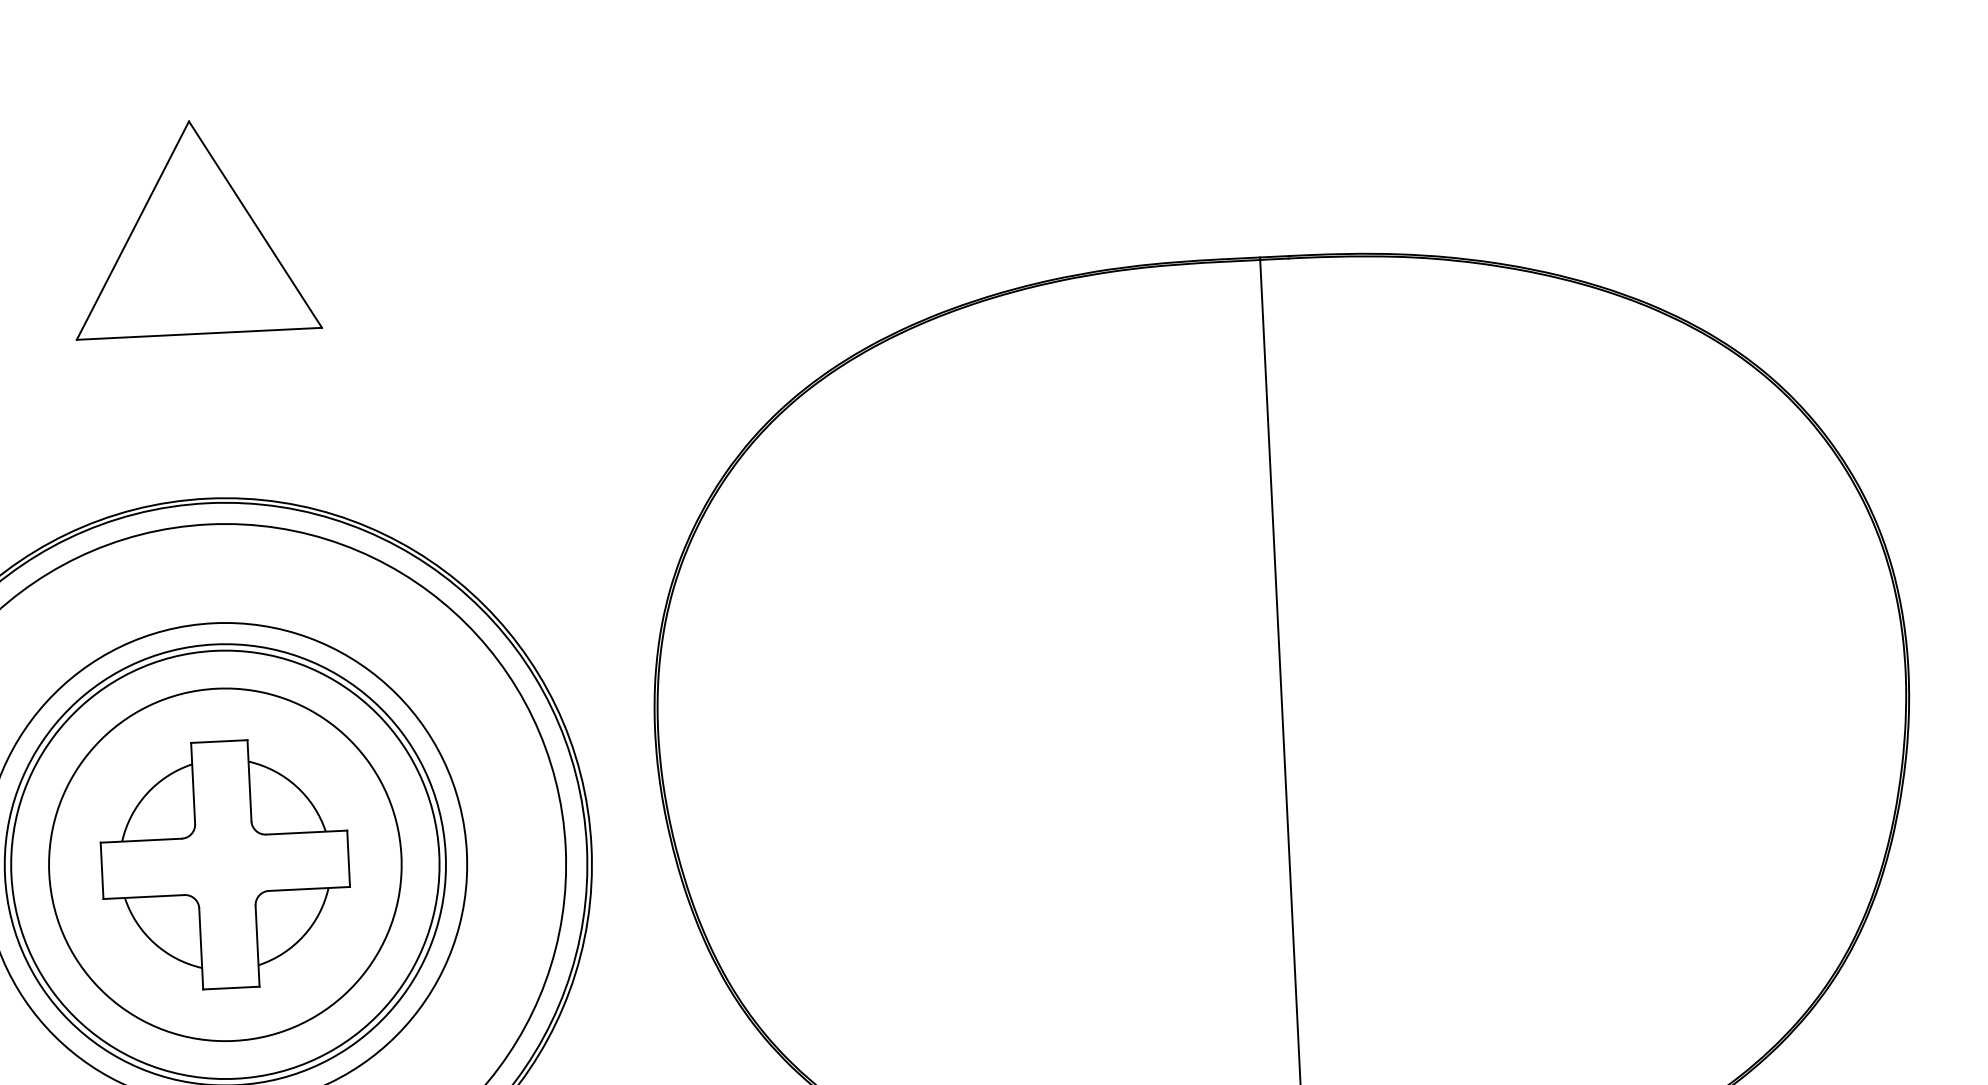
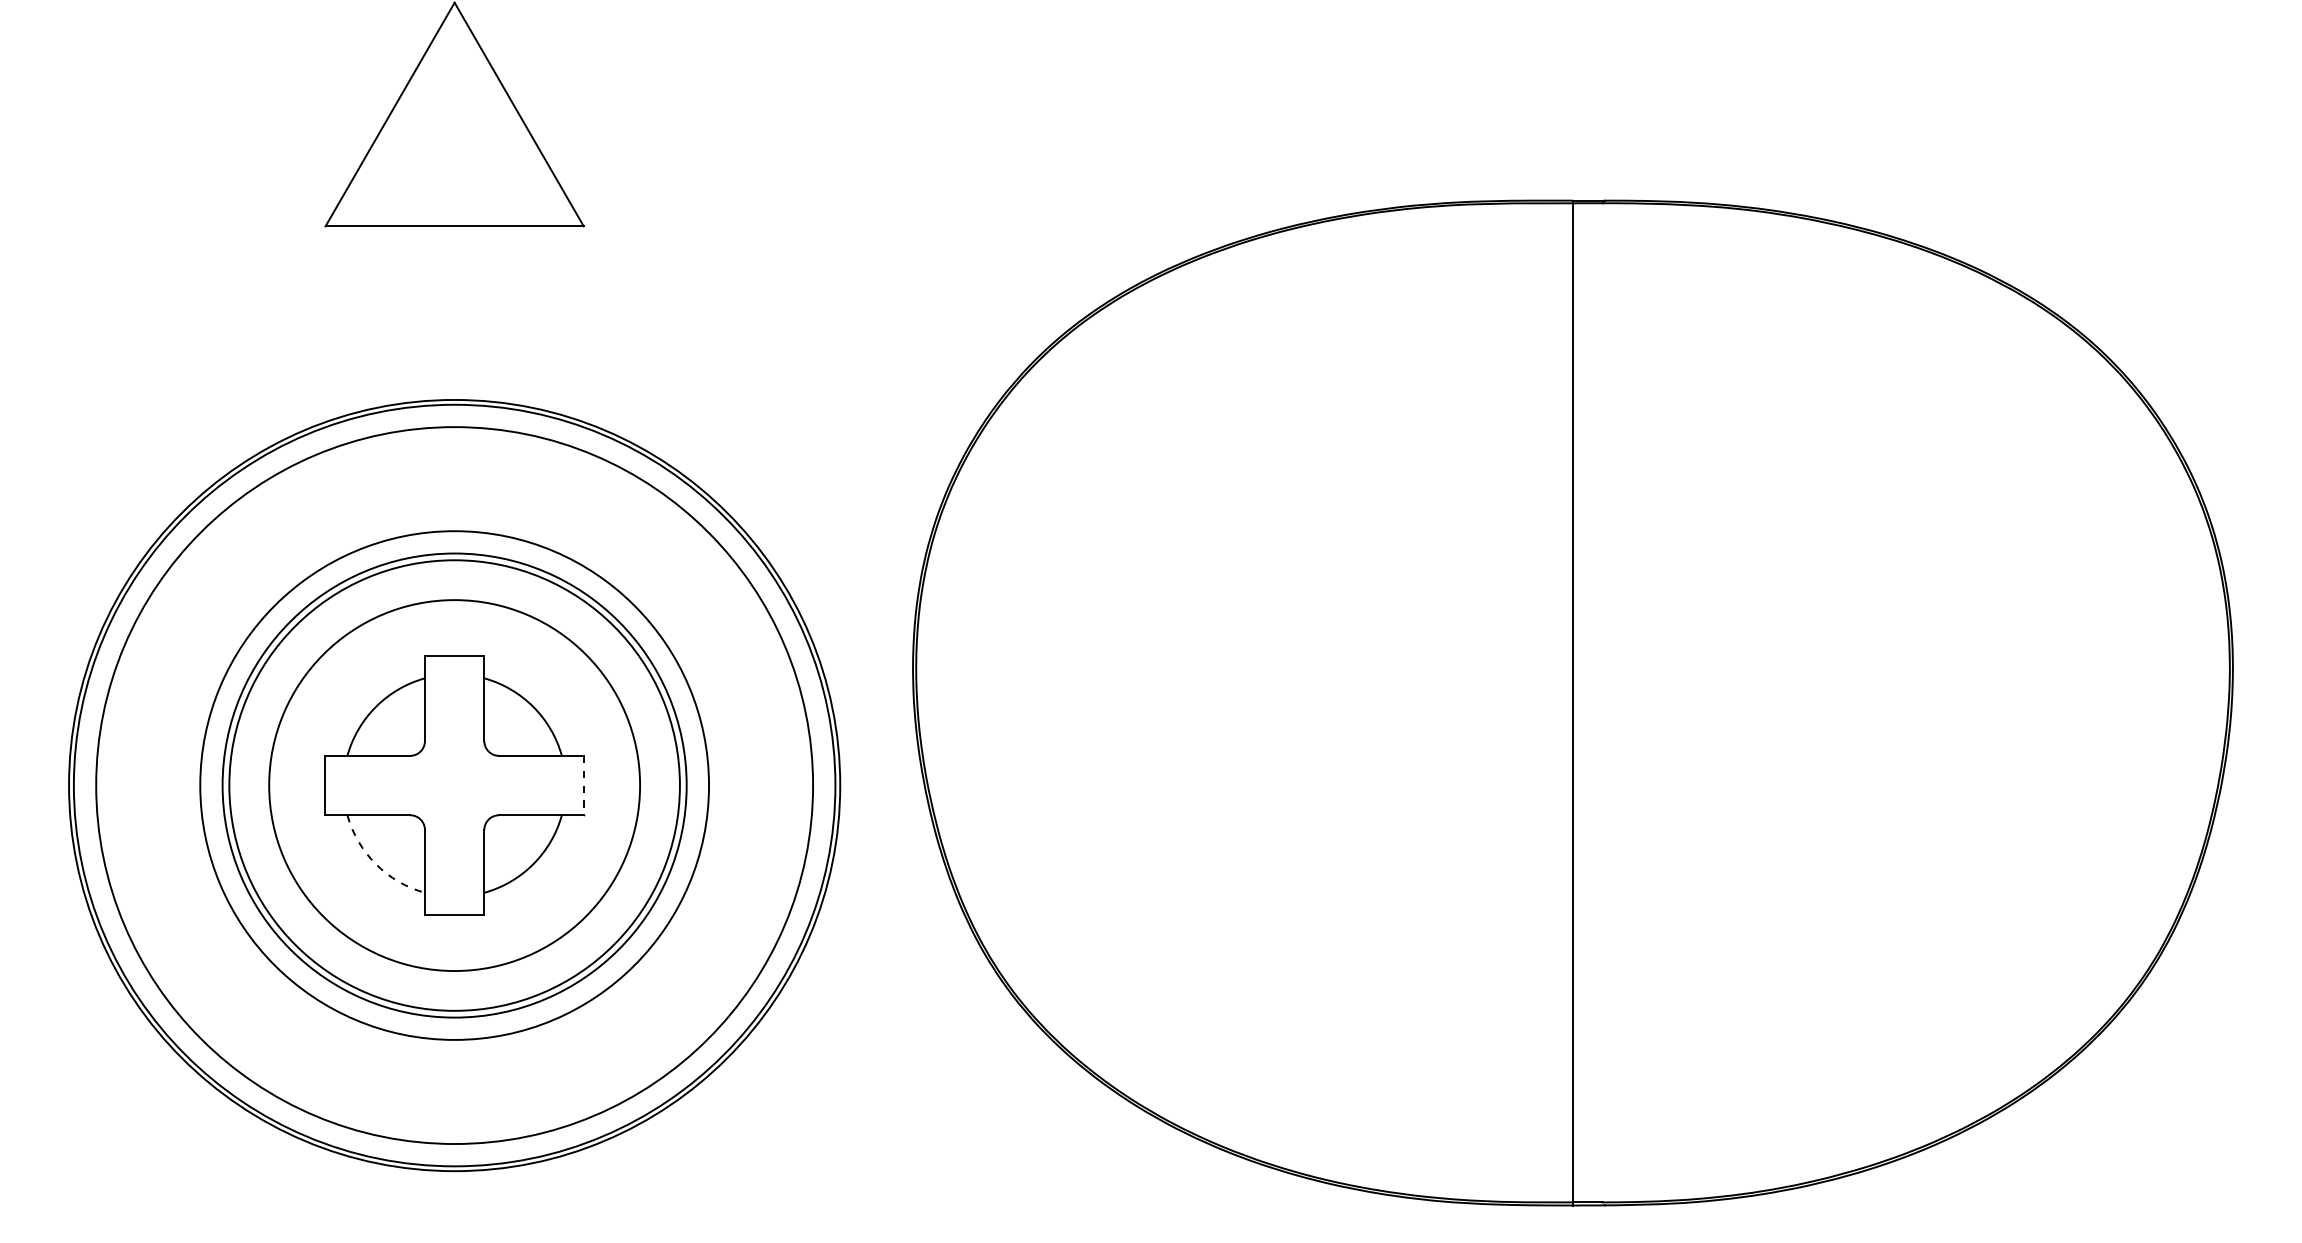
line: (348, 858) -> (584, 785), solid -> dashed
arc: (153, 943) -> (375, 864), solid -> dashed

